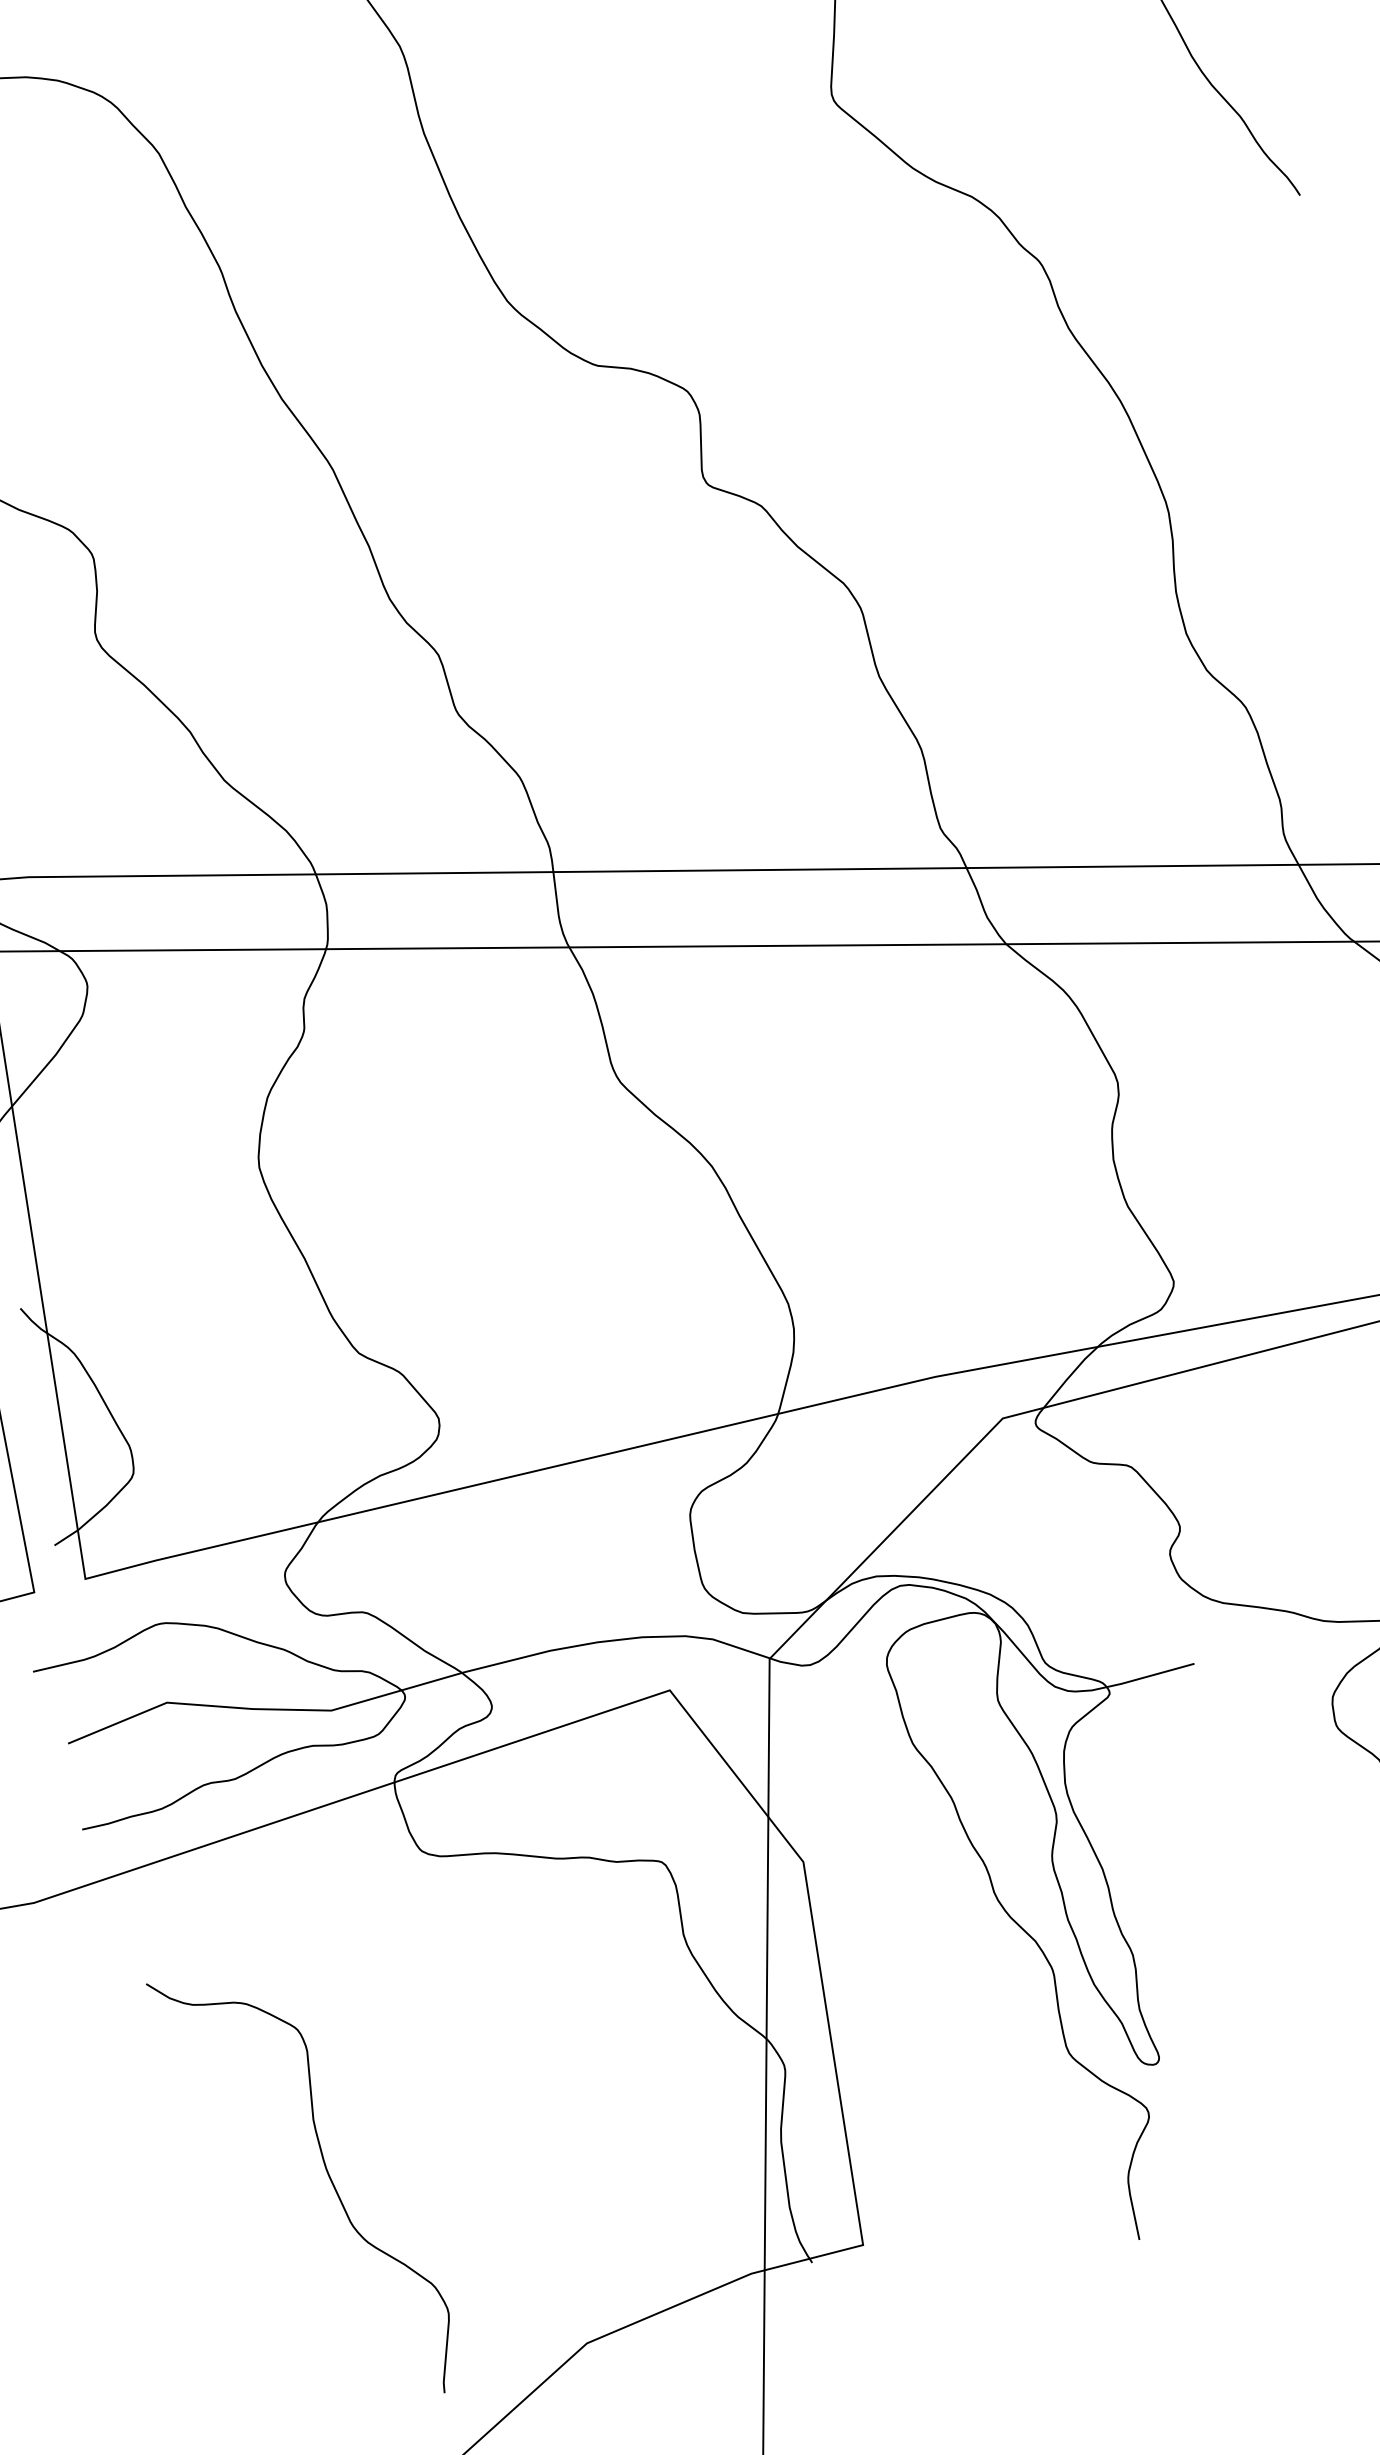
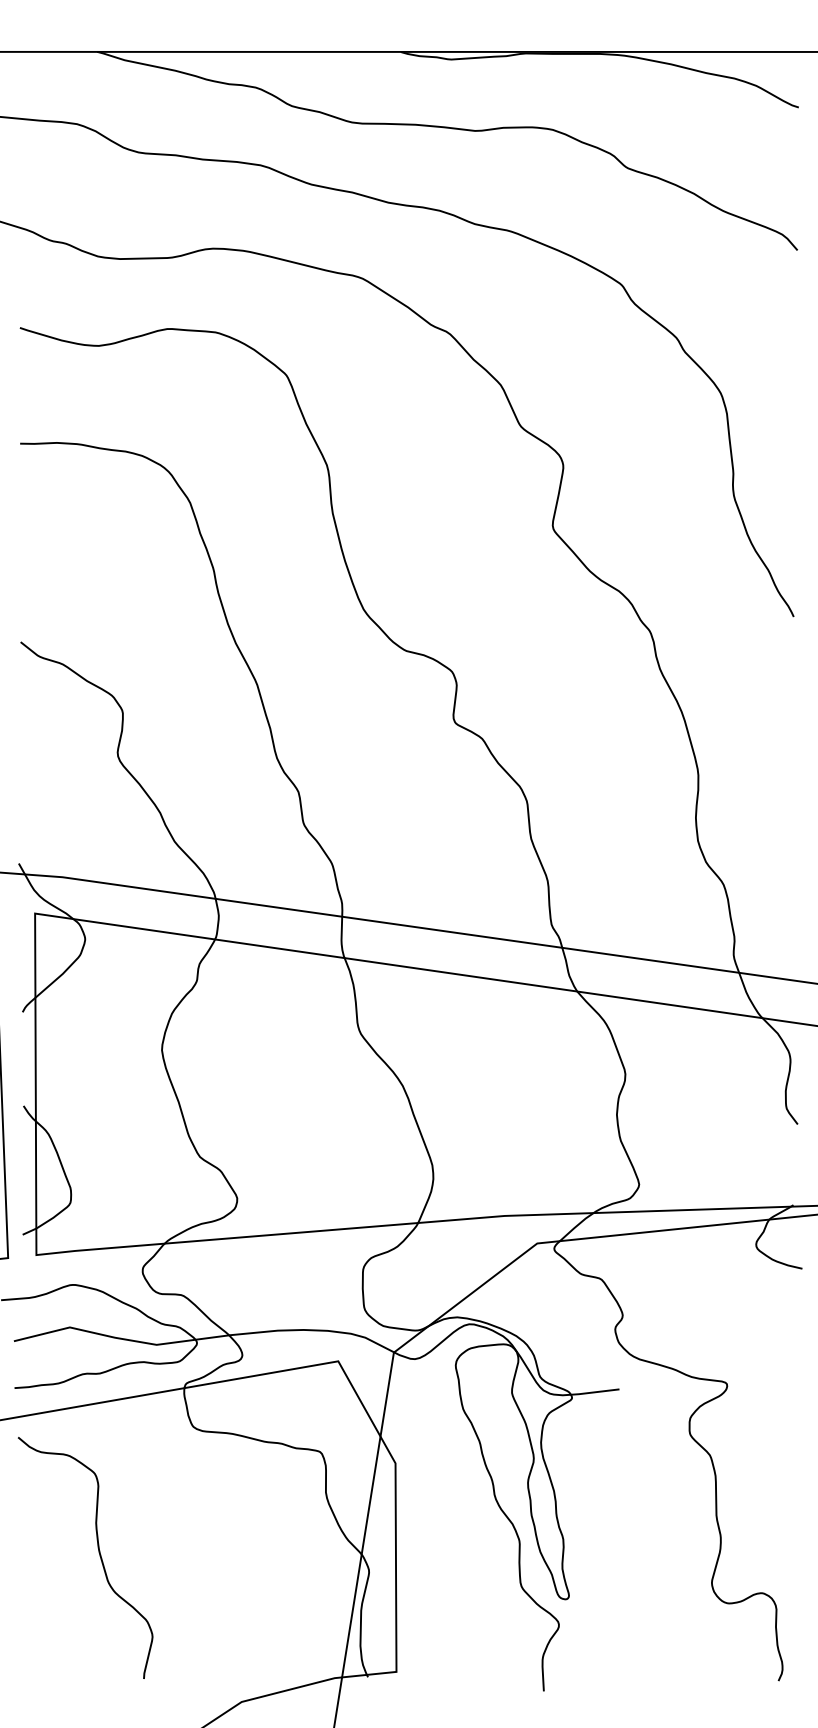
curve: (325, 2173) -> (98, 1552), moved

